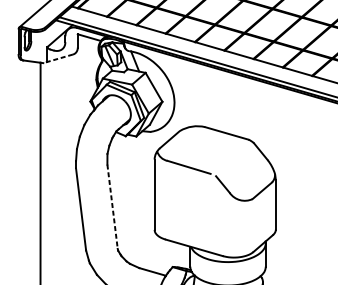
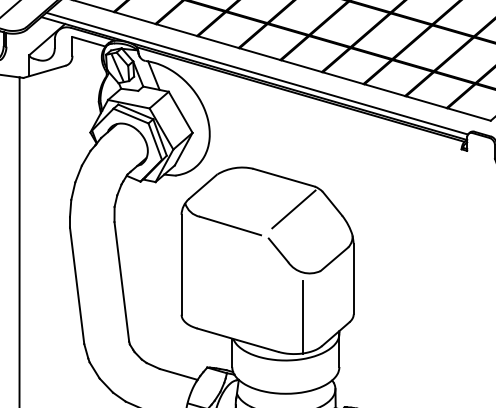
line: (58, 58) -> (44, 71), dashed -> solid
line: (233, 155) -> (293, 209), added
line: (112, 207) -> (121, 282), dashed -> solid
line: (239, 231) -> (302, 316), added

